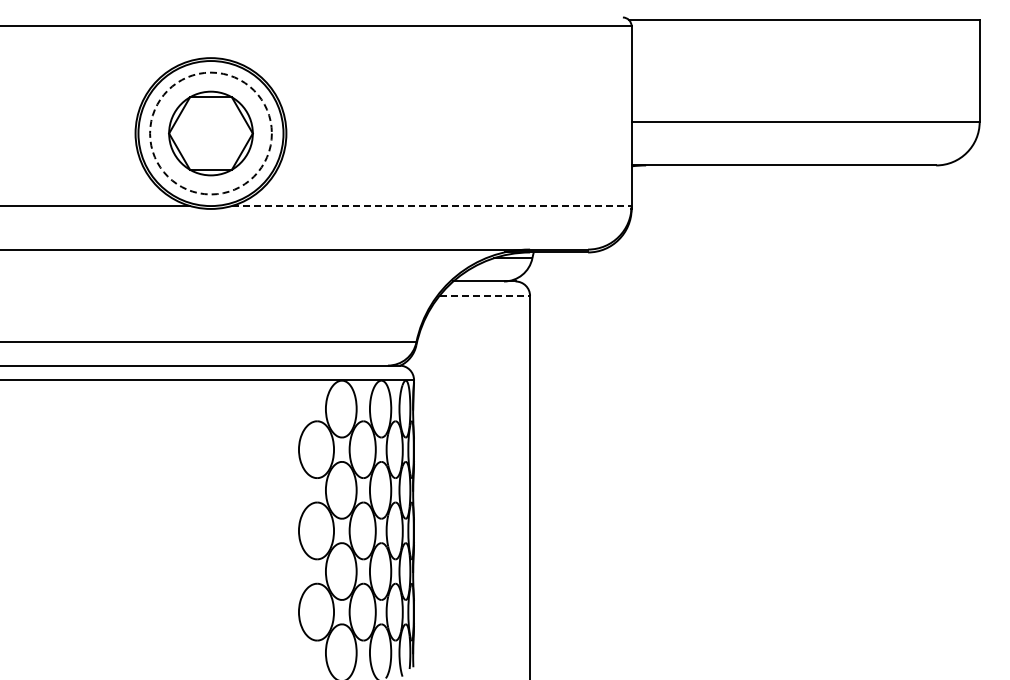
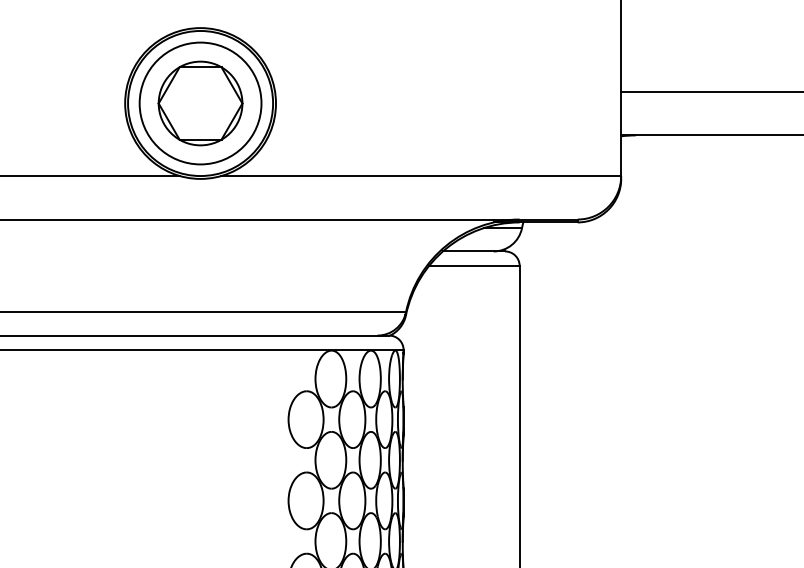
circle: (210, 133) -> (200, 103), dashed -> solid
line: (431, 206) -> (421, 176), dashed -> solid
line: (485, 295) -> (475, 265), dashed -> solid

